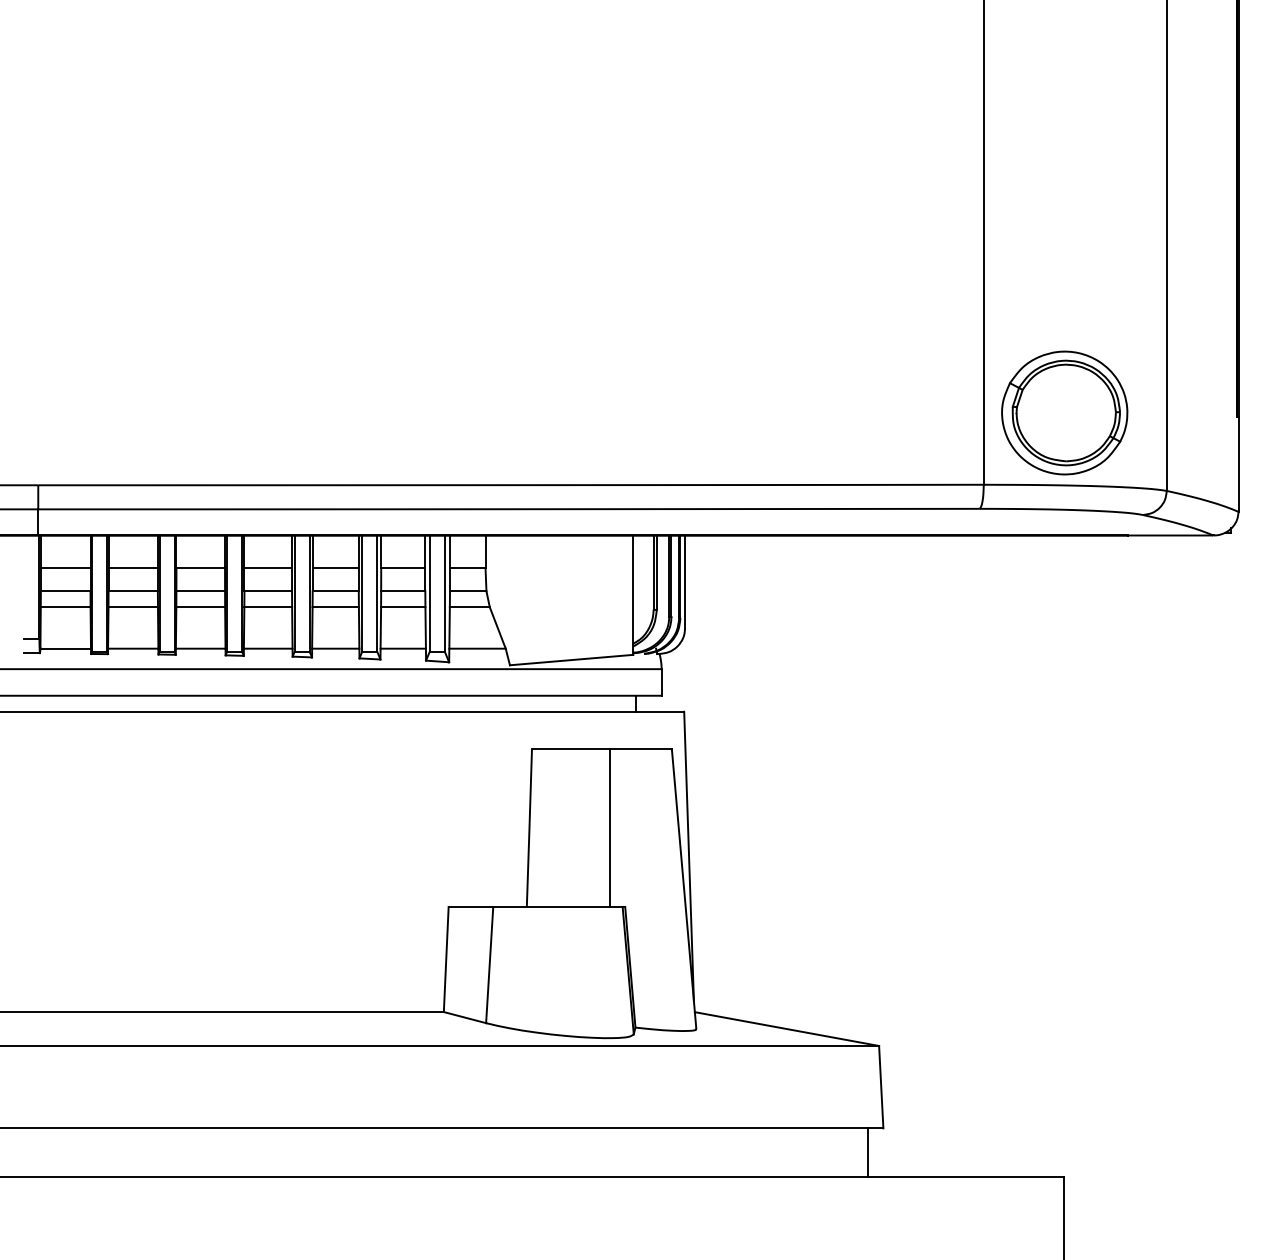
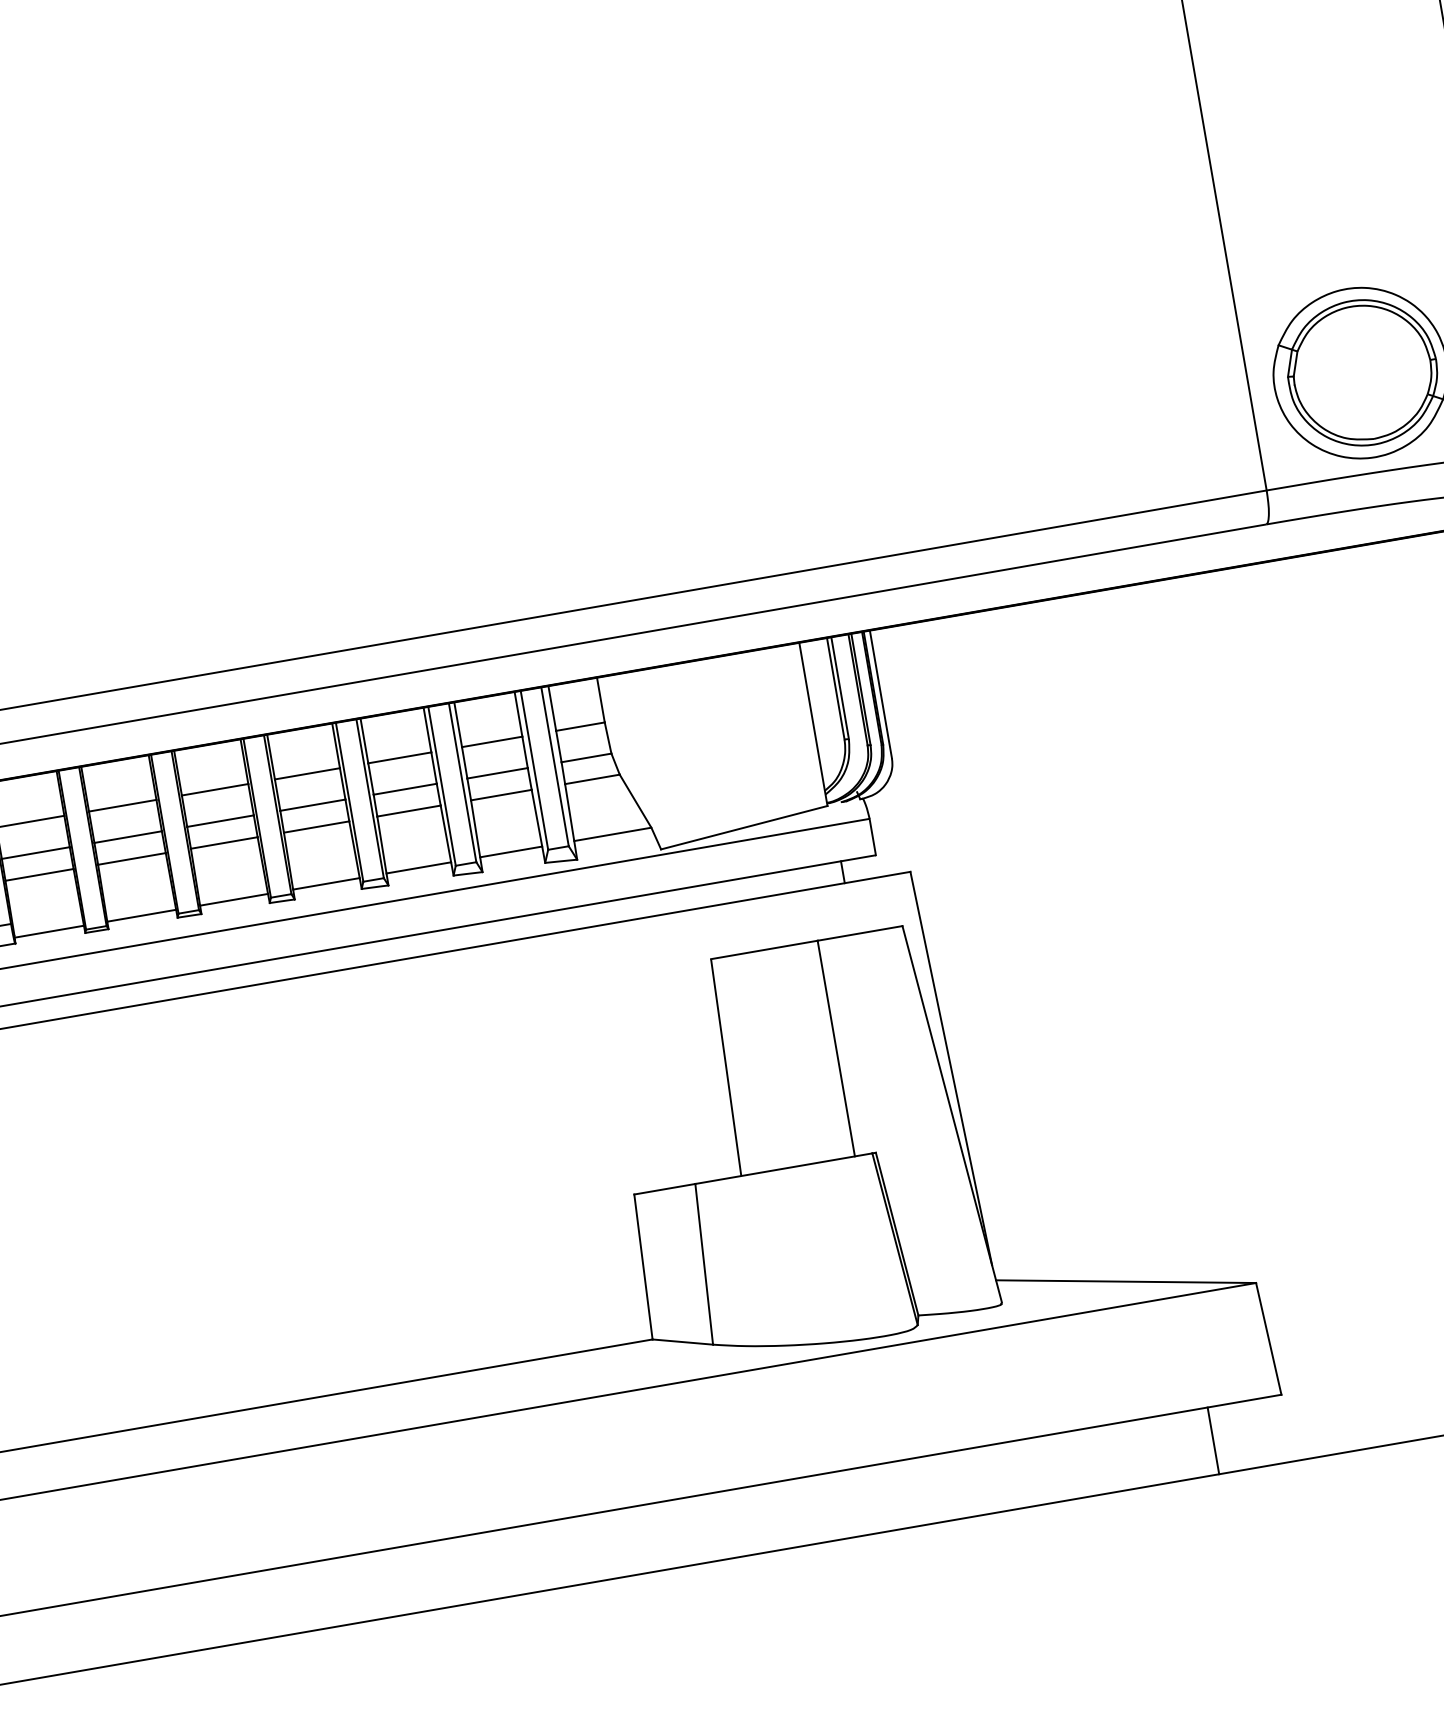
line: (868, 1152) -> (1213, 1440), moved

